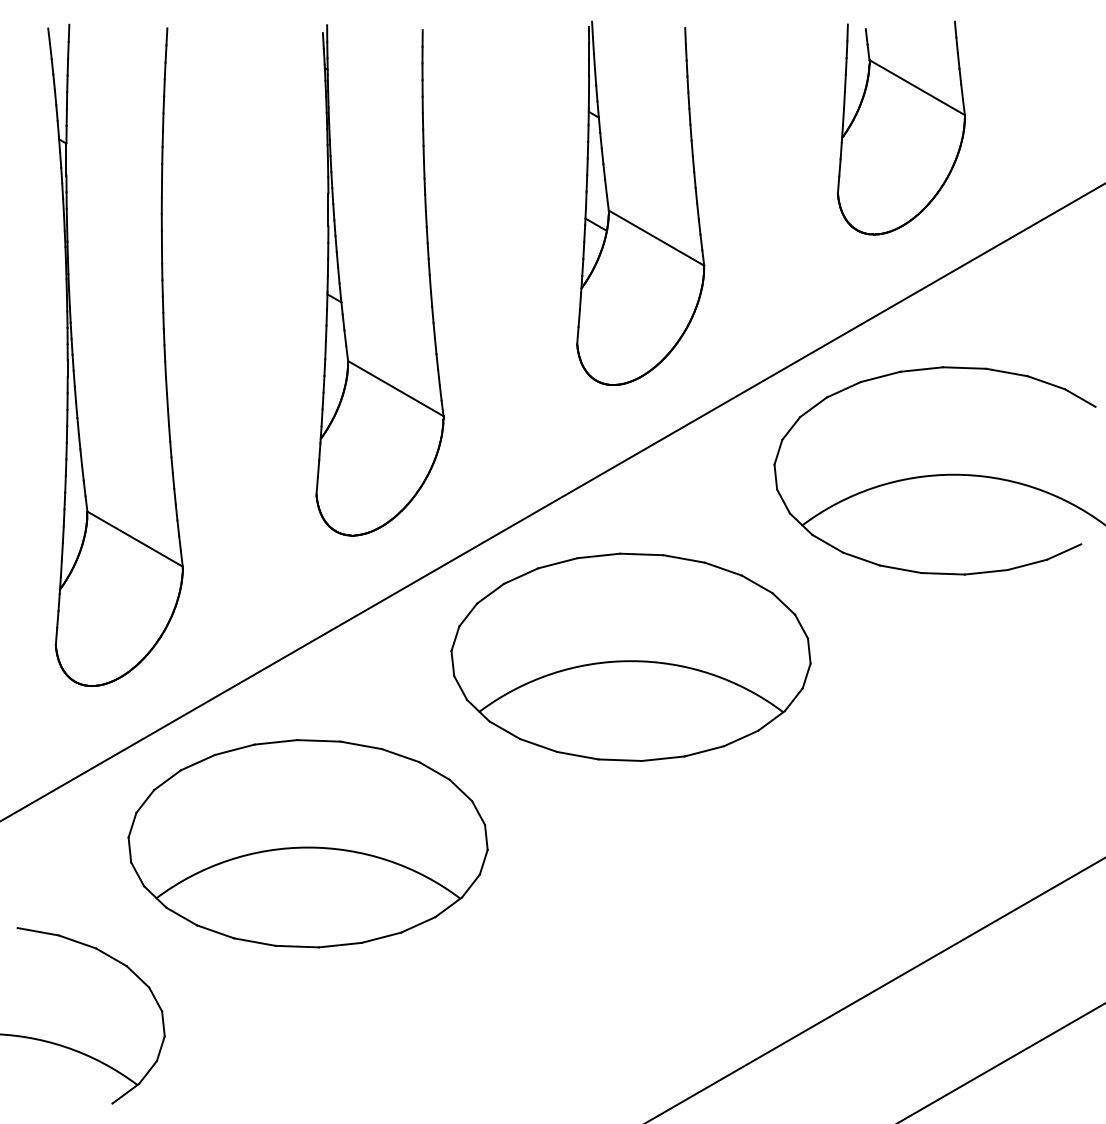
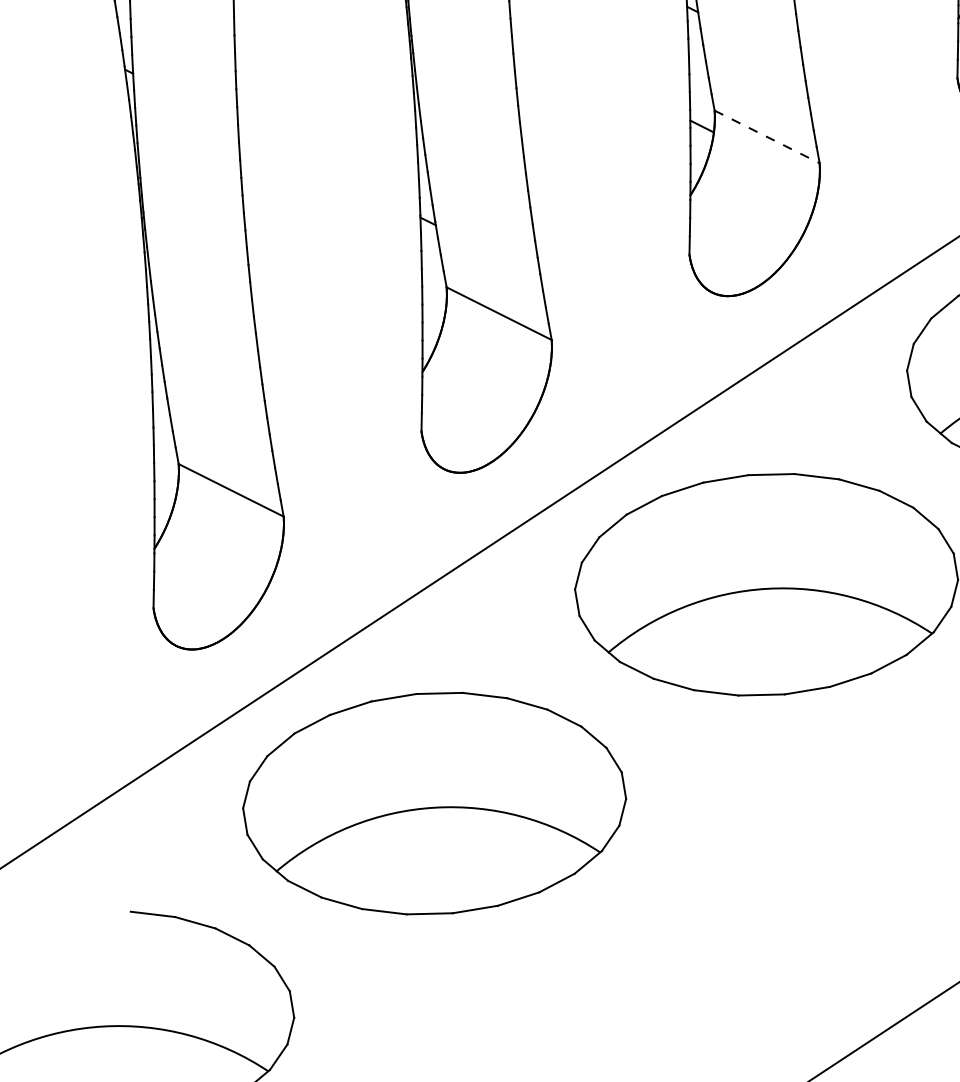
line: (656, 238) -> (767, 137), solid -> dashed

